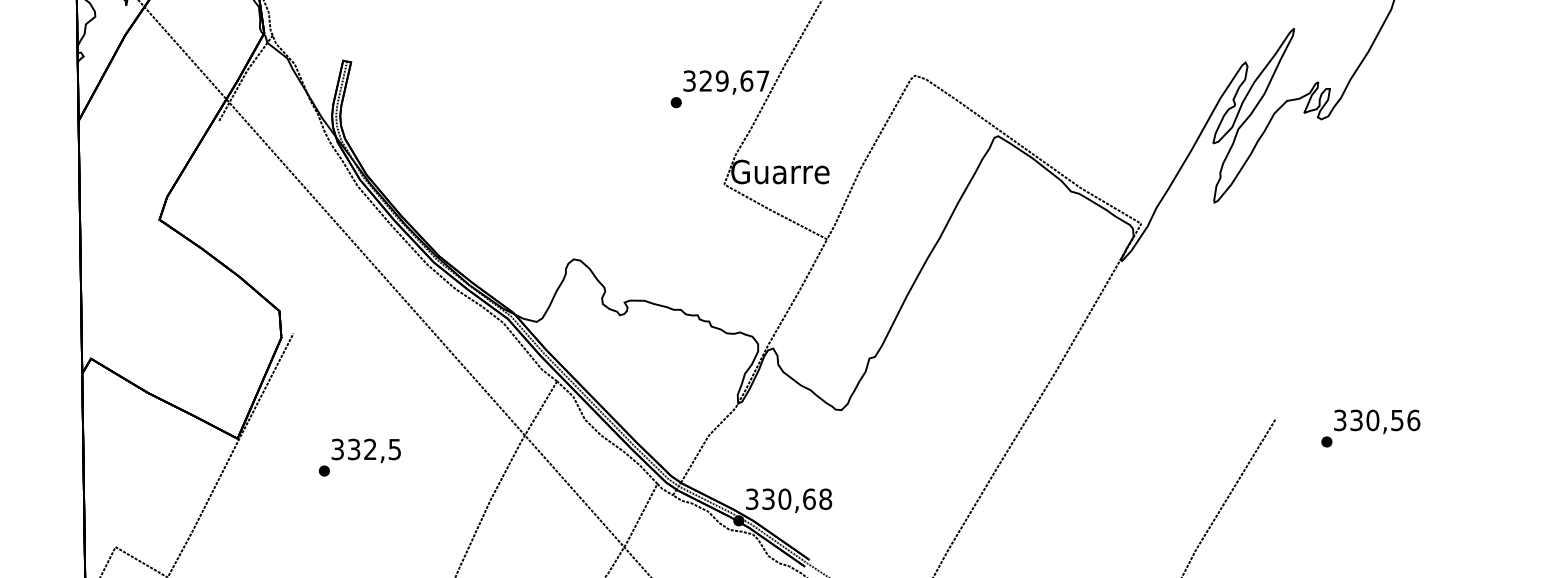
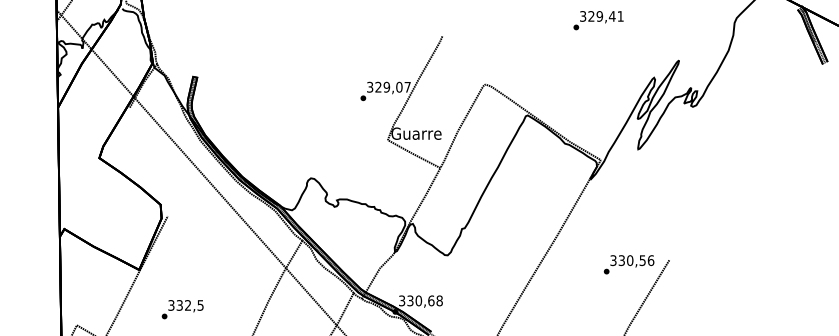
text: (747, 79) -> (399, 86), 329,67 -> 329,07
text: (1369, 428) -> (628, 264), moved
text: (359, 457) -> (182, 309), moved

